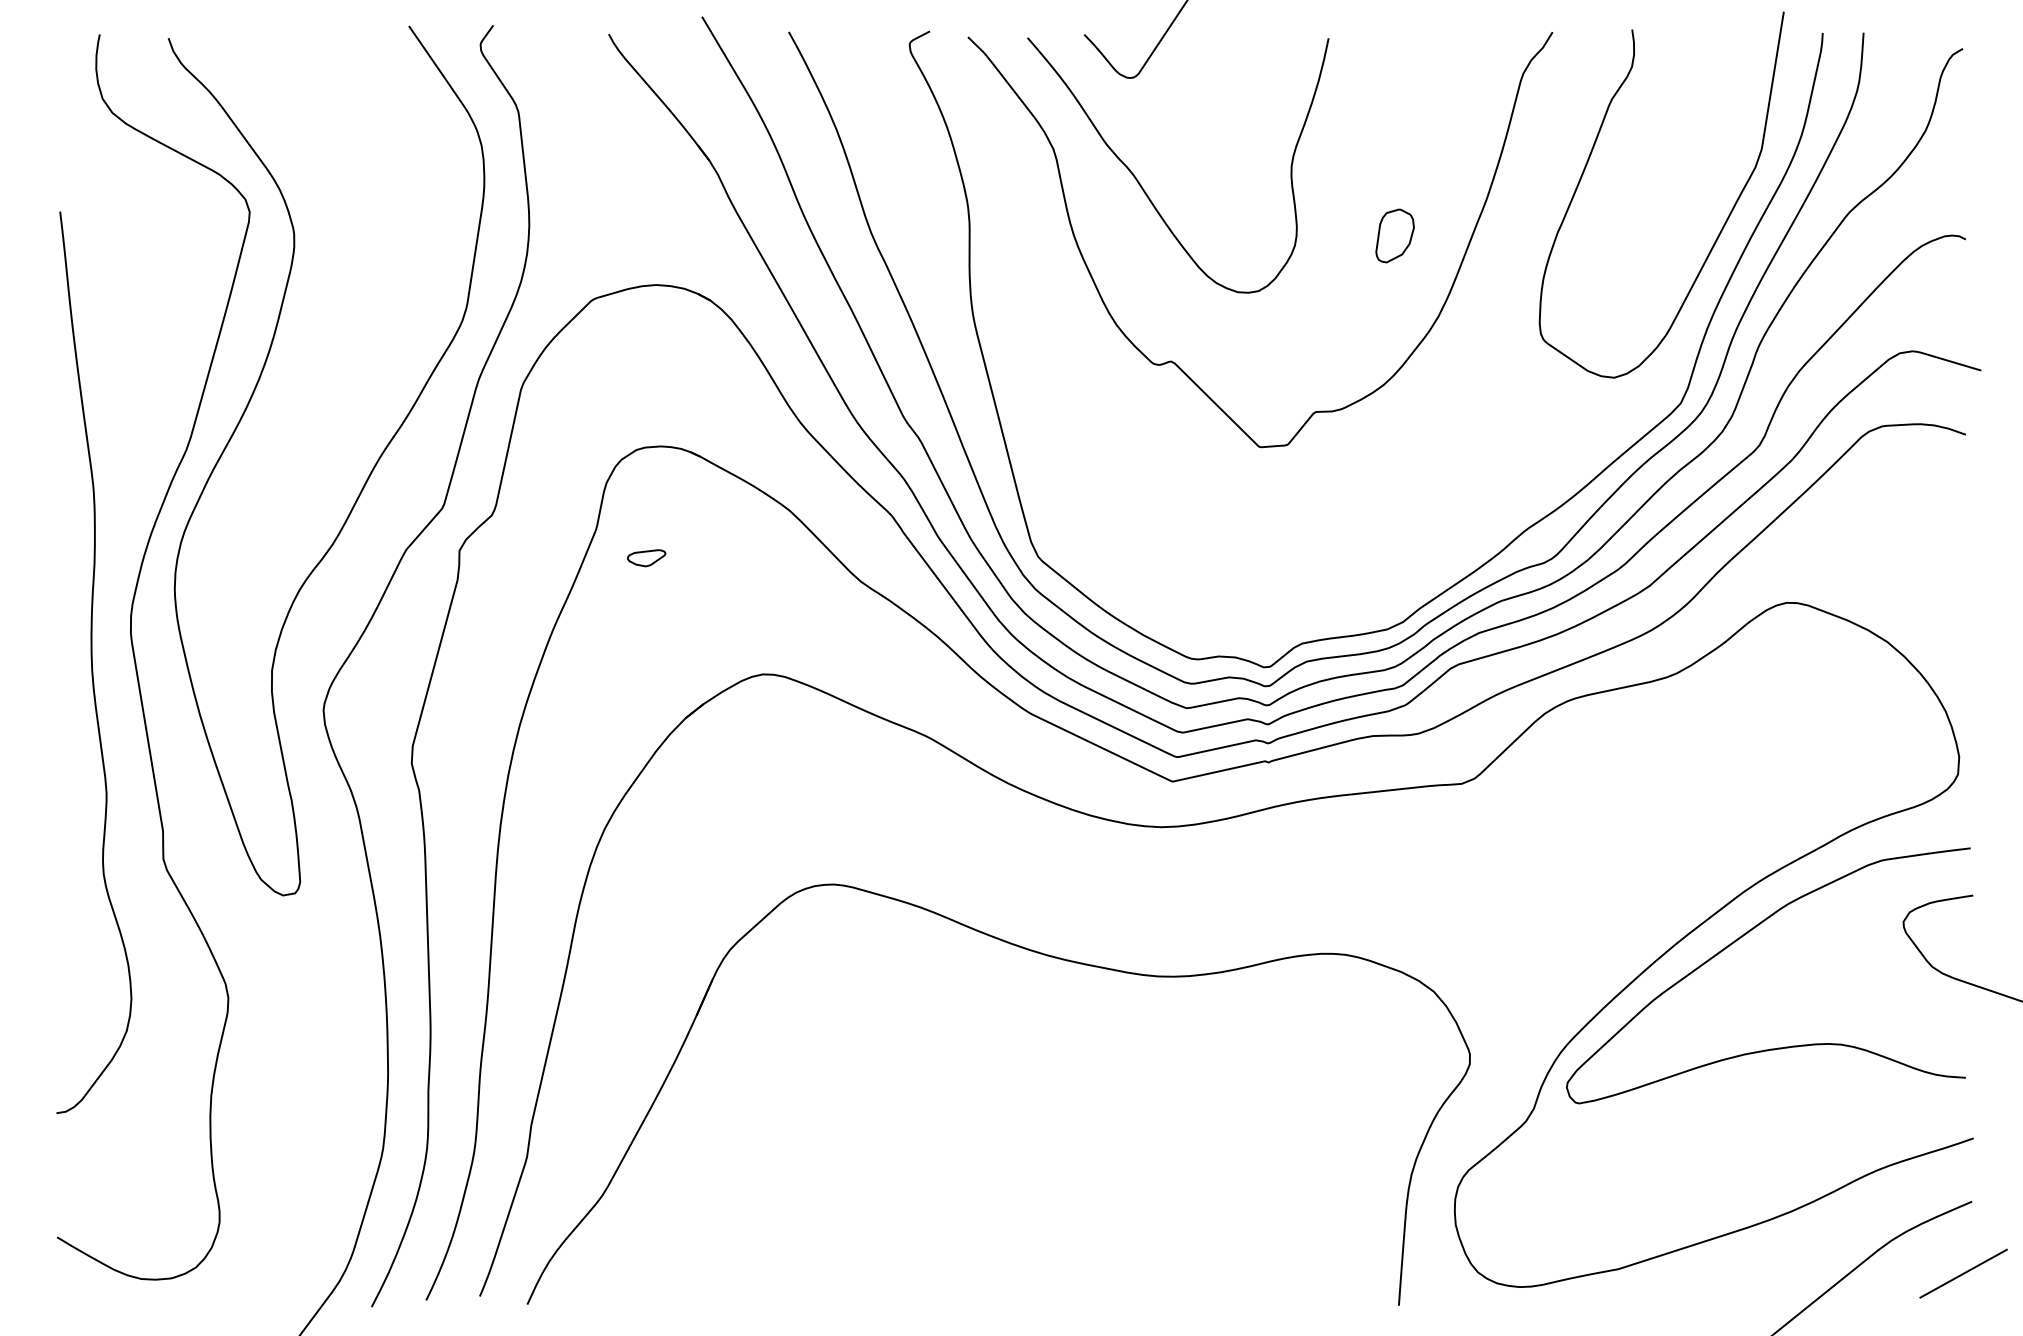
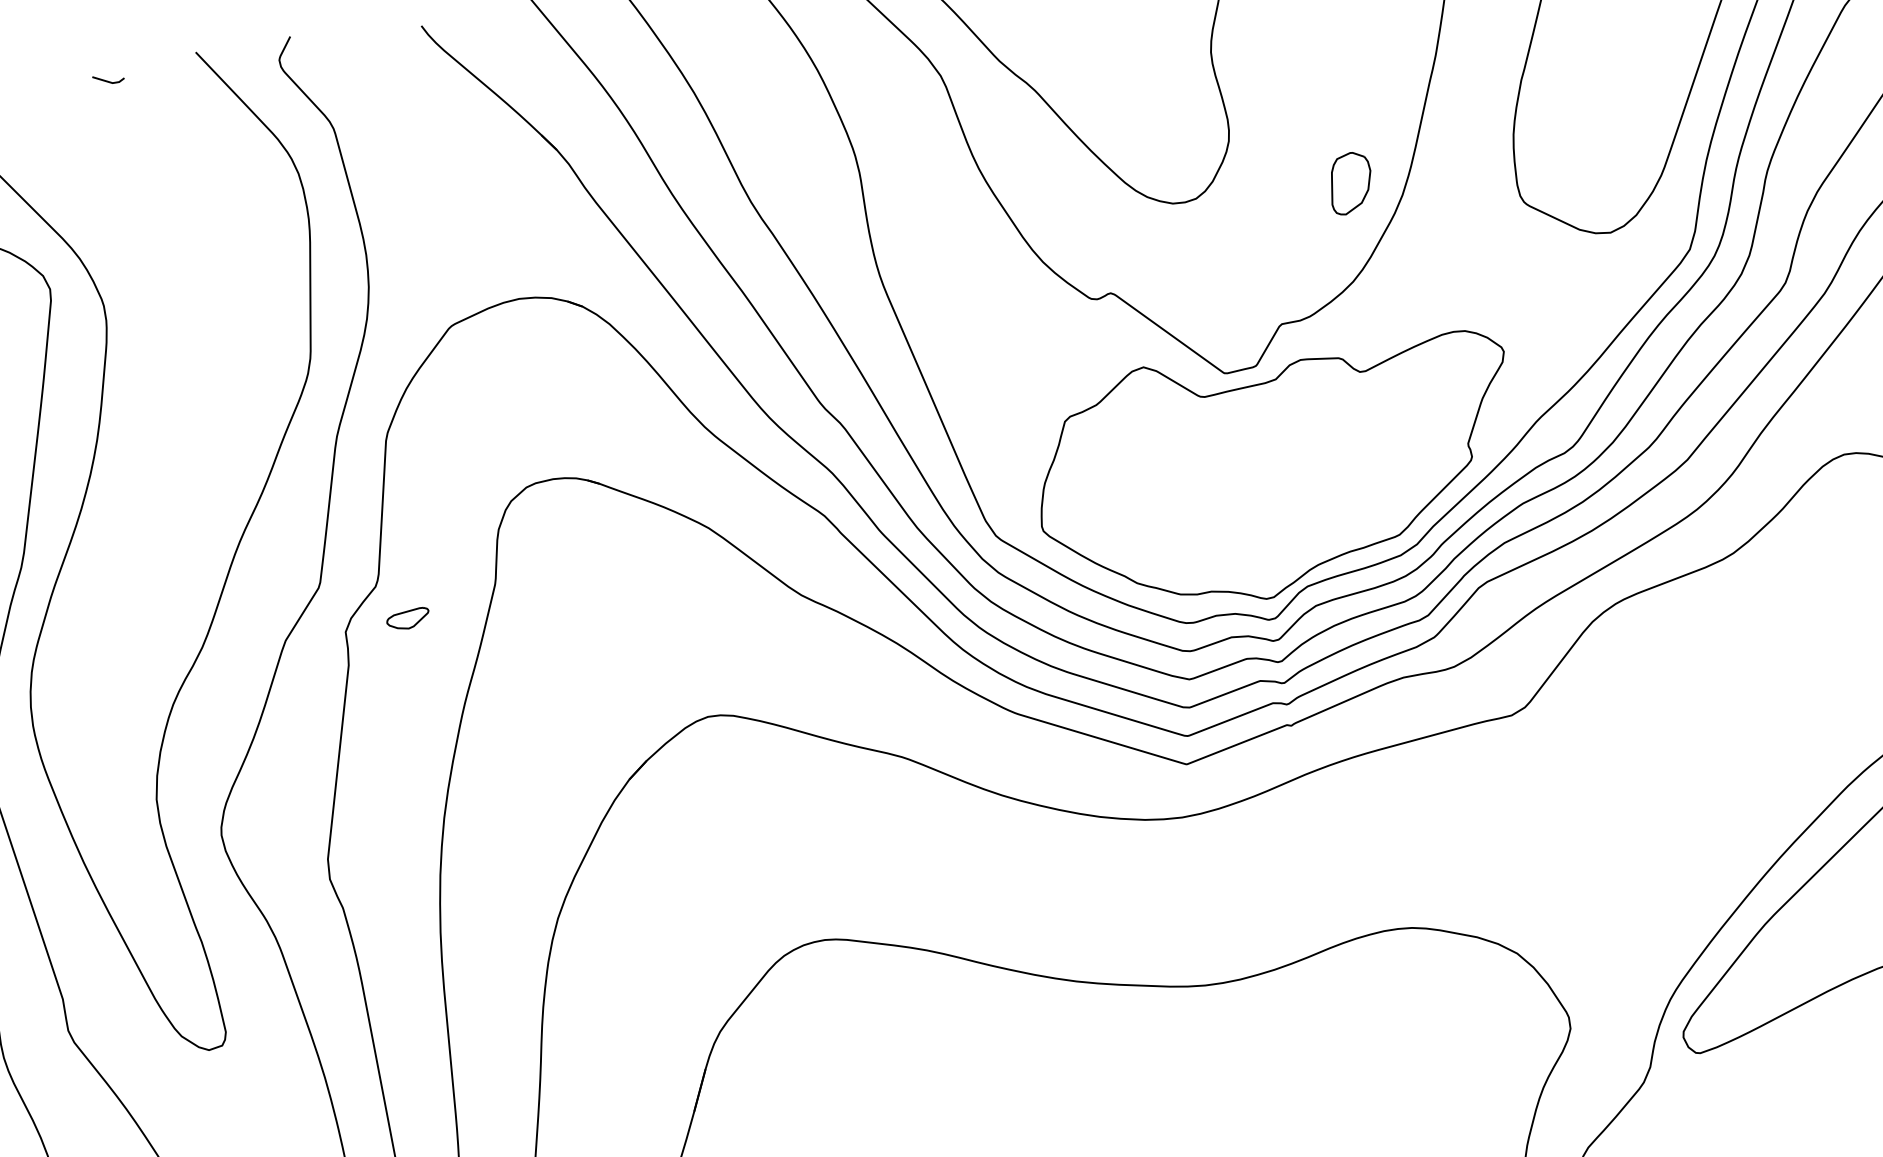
line: (328, 38) -> (107, 80), added
part: (1394, 235) -> (1349, 182), moved
part: (1291, 539) -> (1277, 471), added
part: (646, 558) -> (408, 619), moved

